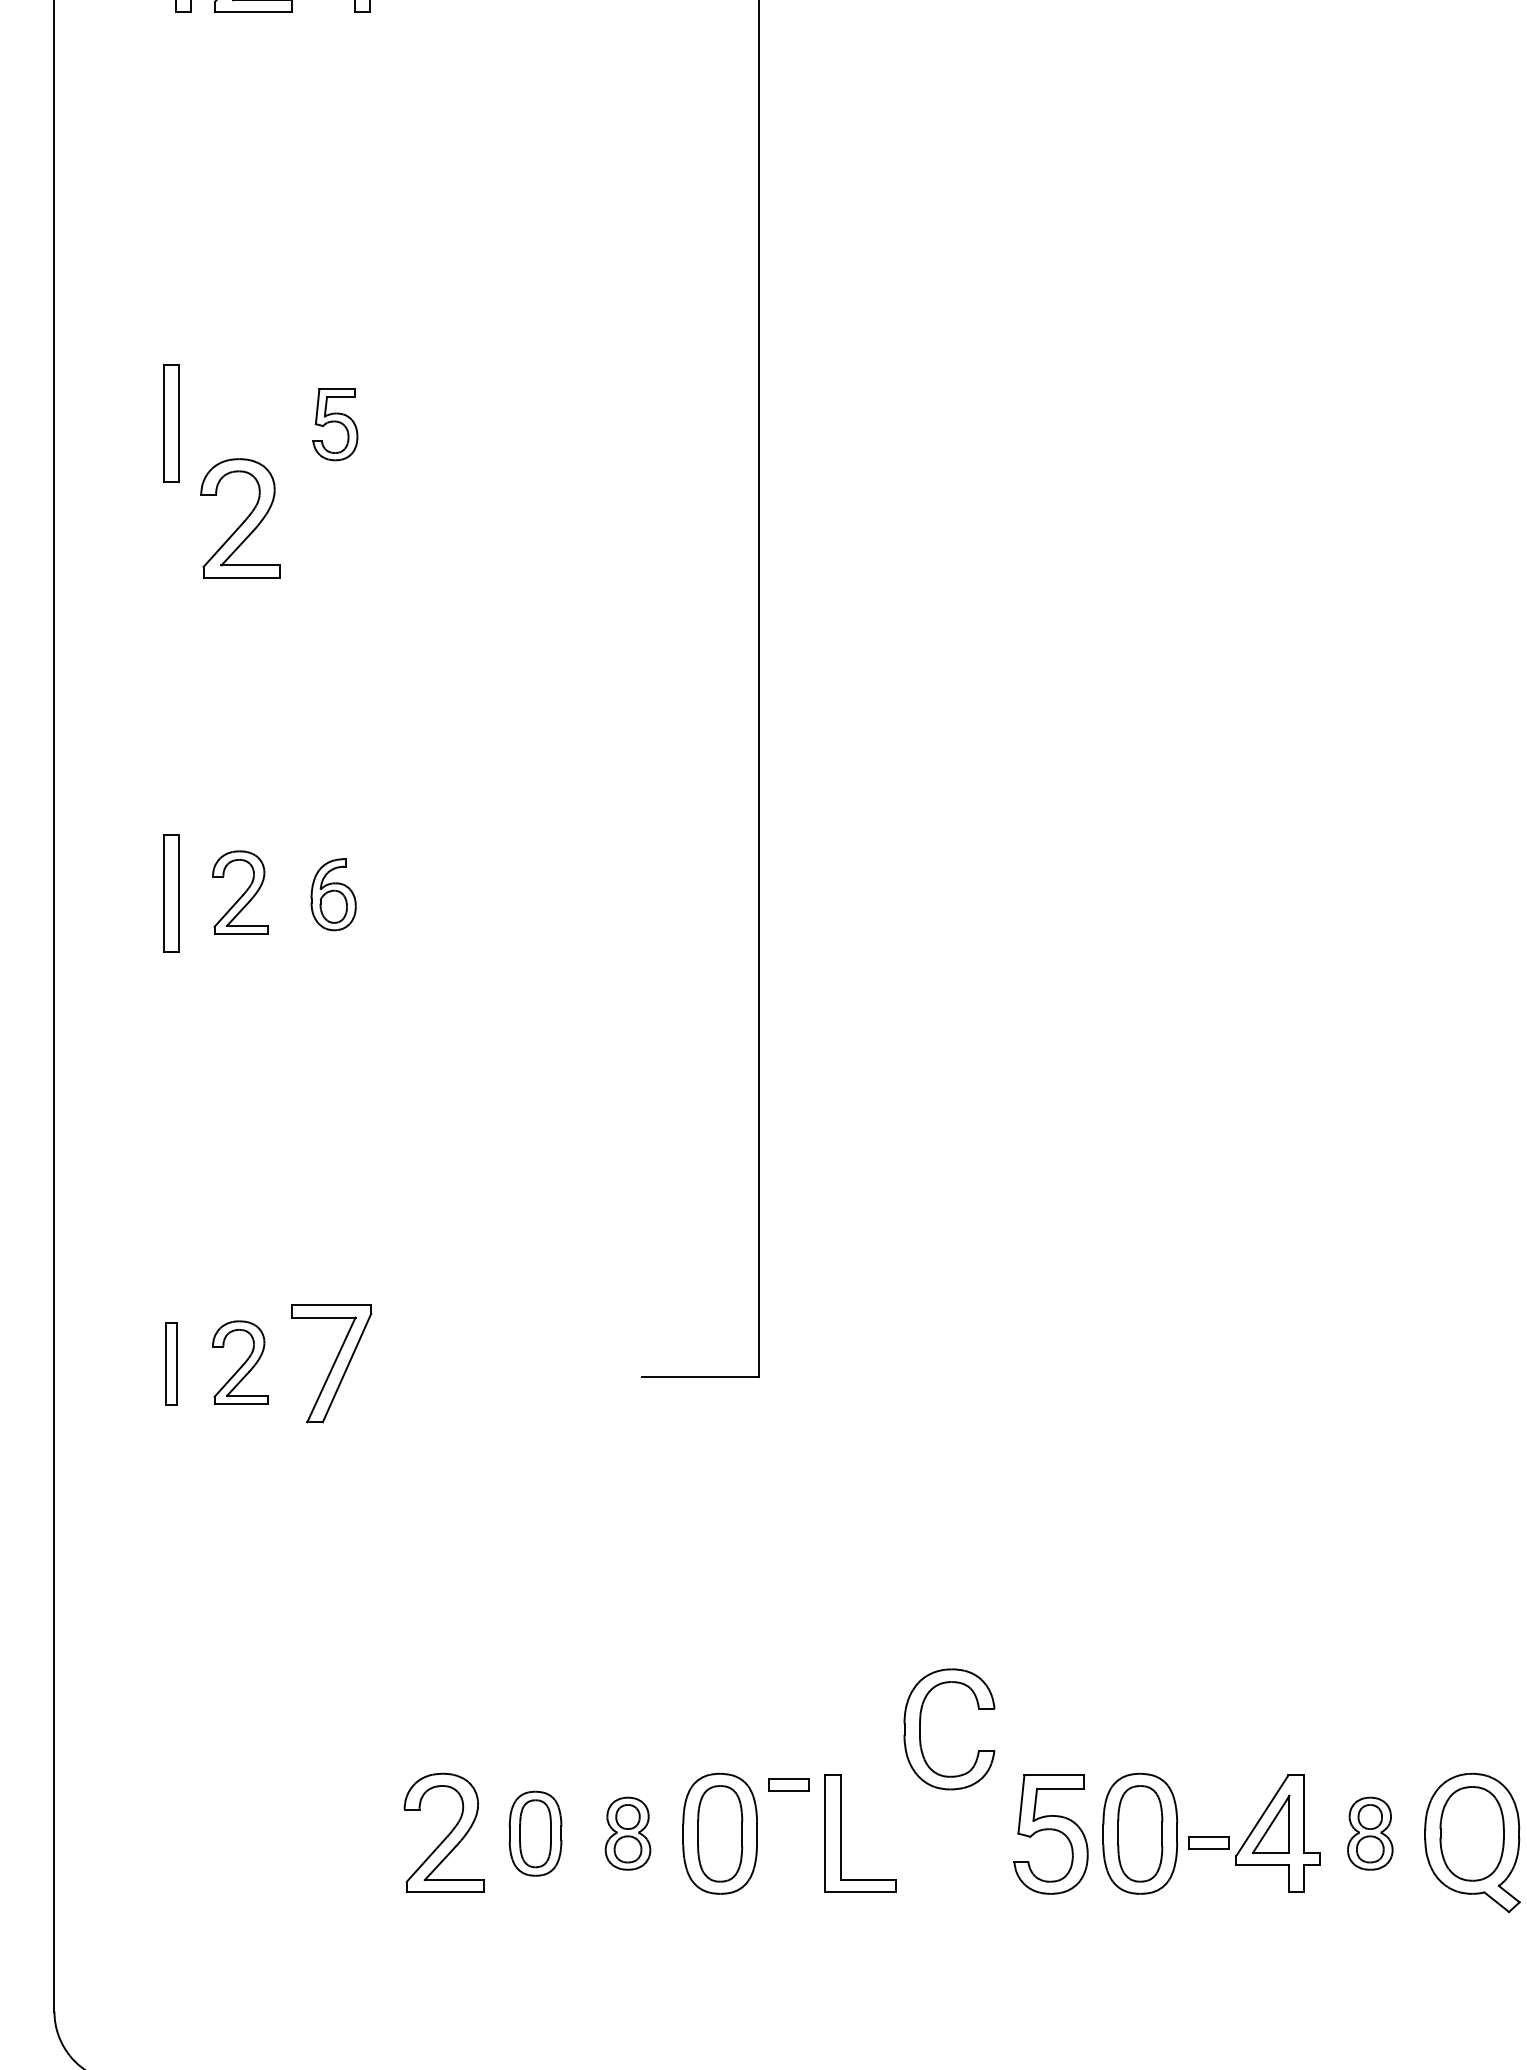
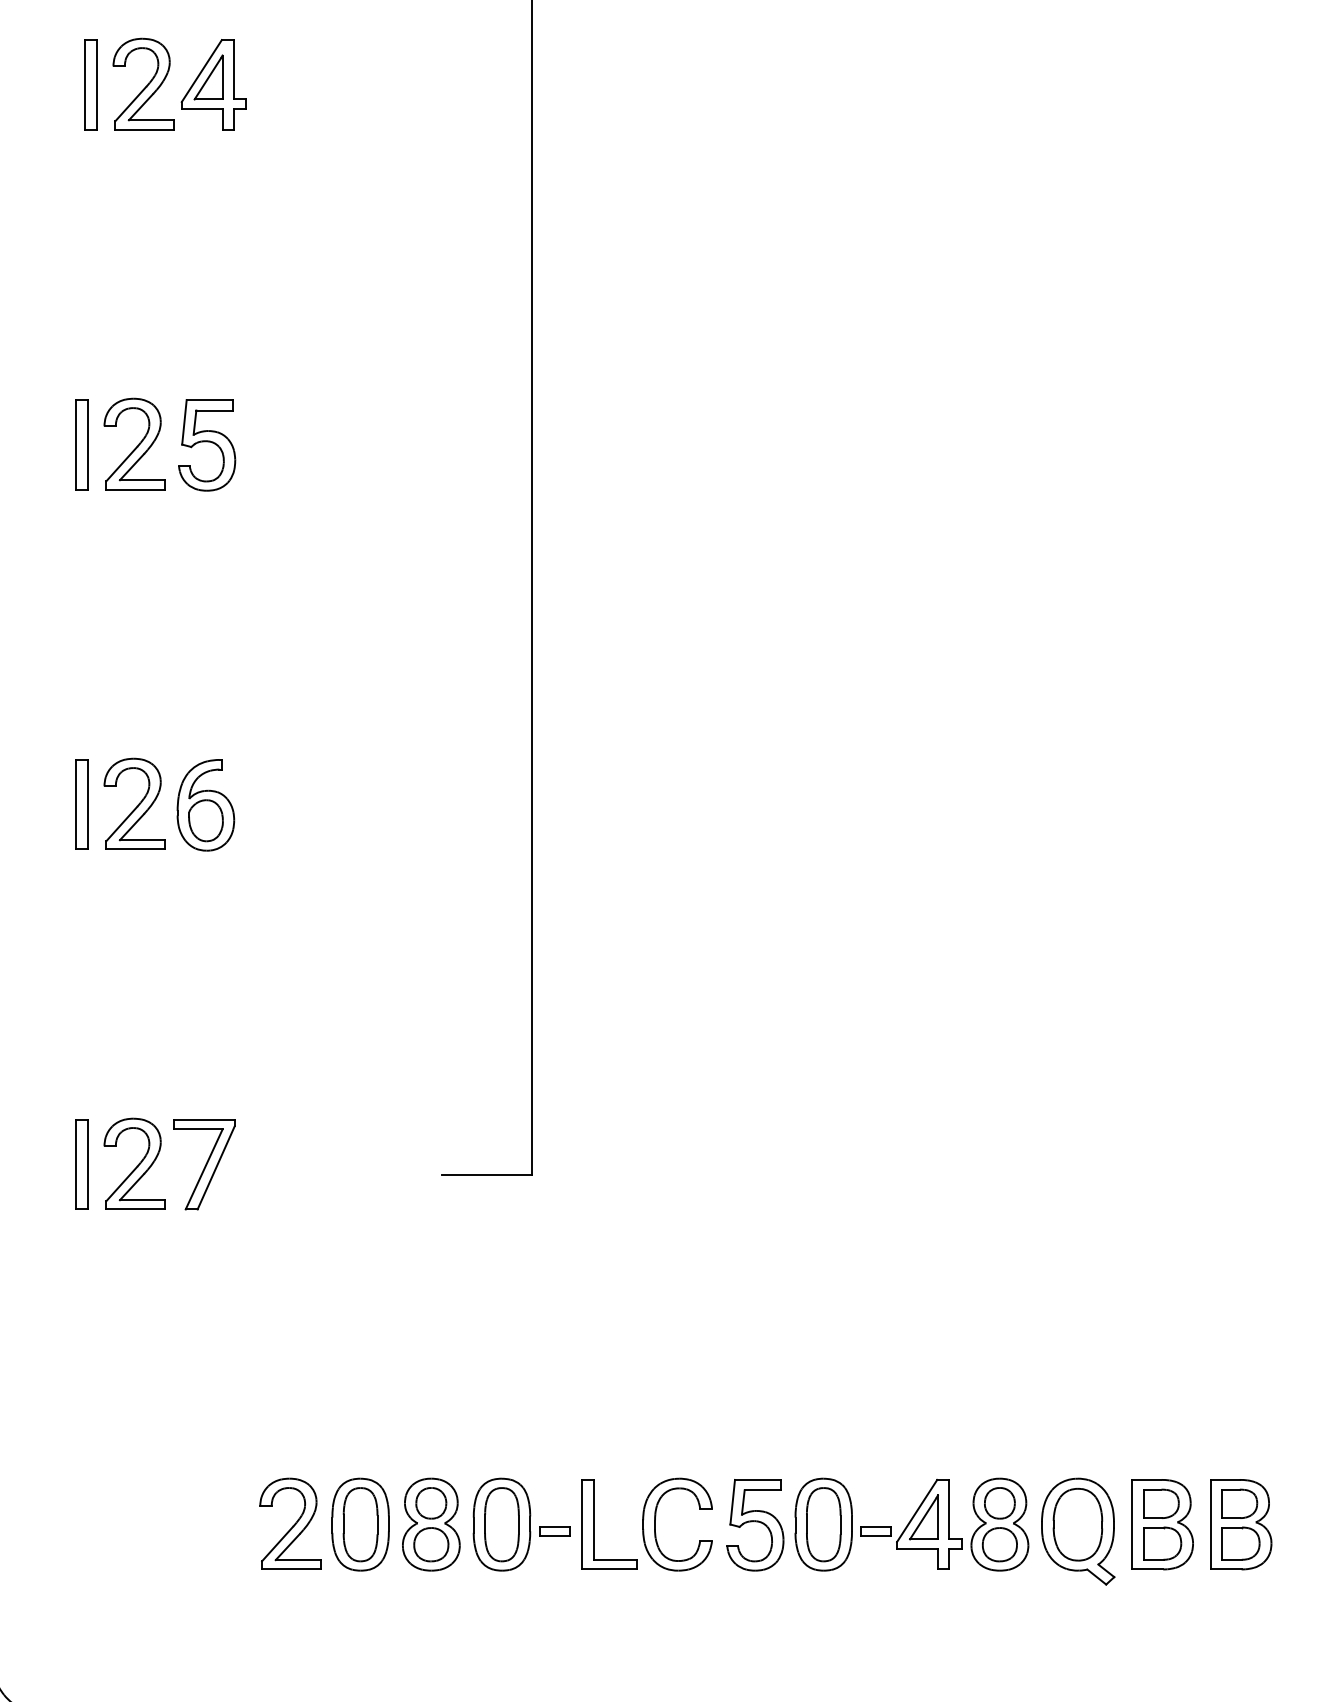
part: (335, 424) -> (207, 445), size x1.67
part: (240, 517) -> (134, 443), moved
part: (240, 892) -> (134, 803), size x1.43
part: (333, 894) -> (205, 805), size x1.67
part: (240, 1362) -> (134, 1163), size x1.43
part: (171, 1363) -> (81, 1164), size x1.43
part: (920, 1729) -> (655, 1524), moved
part: (788, 1785) -> (554, 1531), moved
part: (535, 1833) -> (360, 1524), size x1.43
part: (628, 1833) -> (431, 1524), size x1.67
part: (1369, 1833) -> (999, 1524), size x1.67

